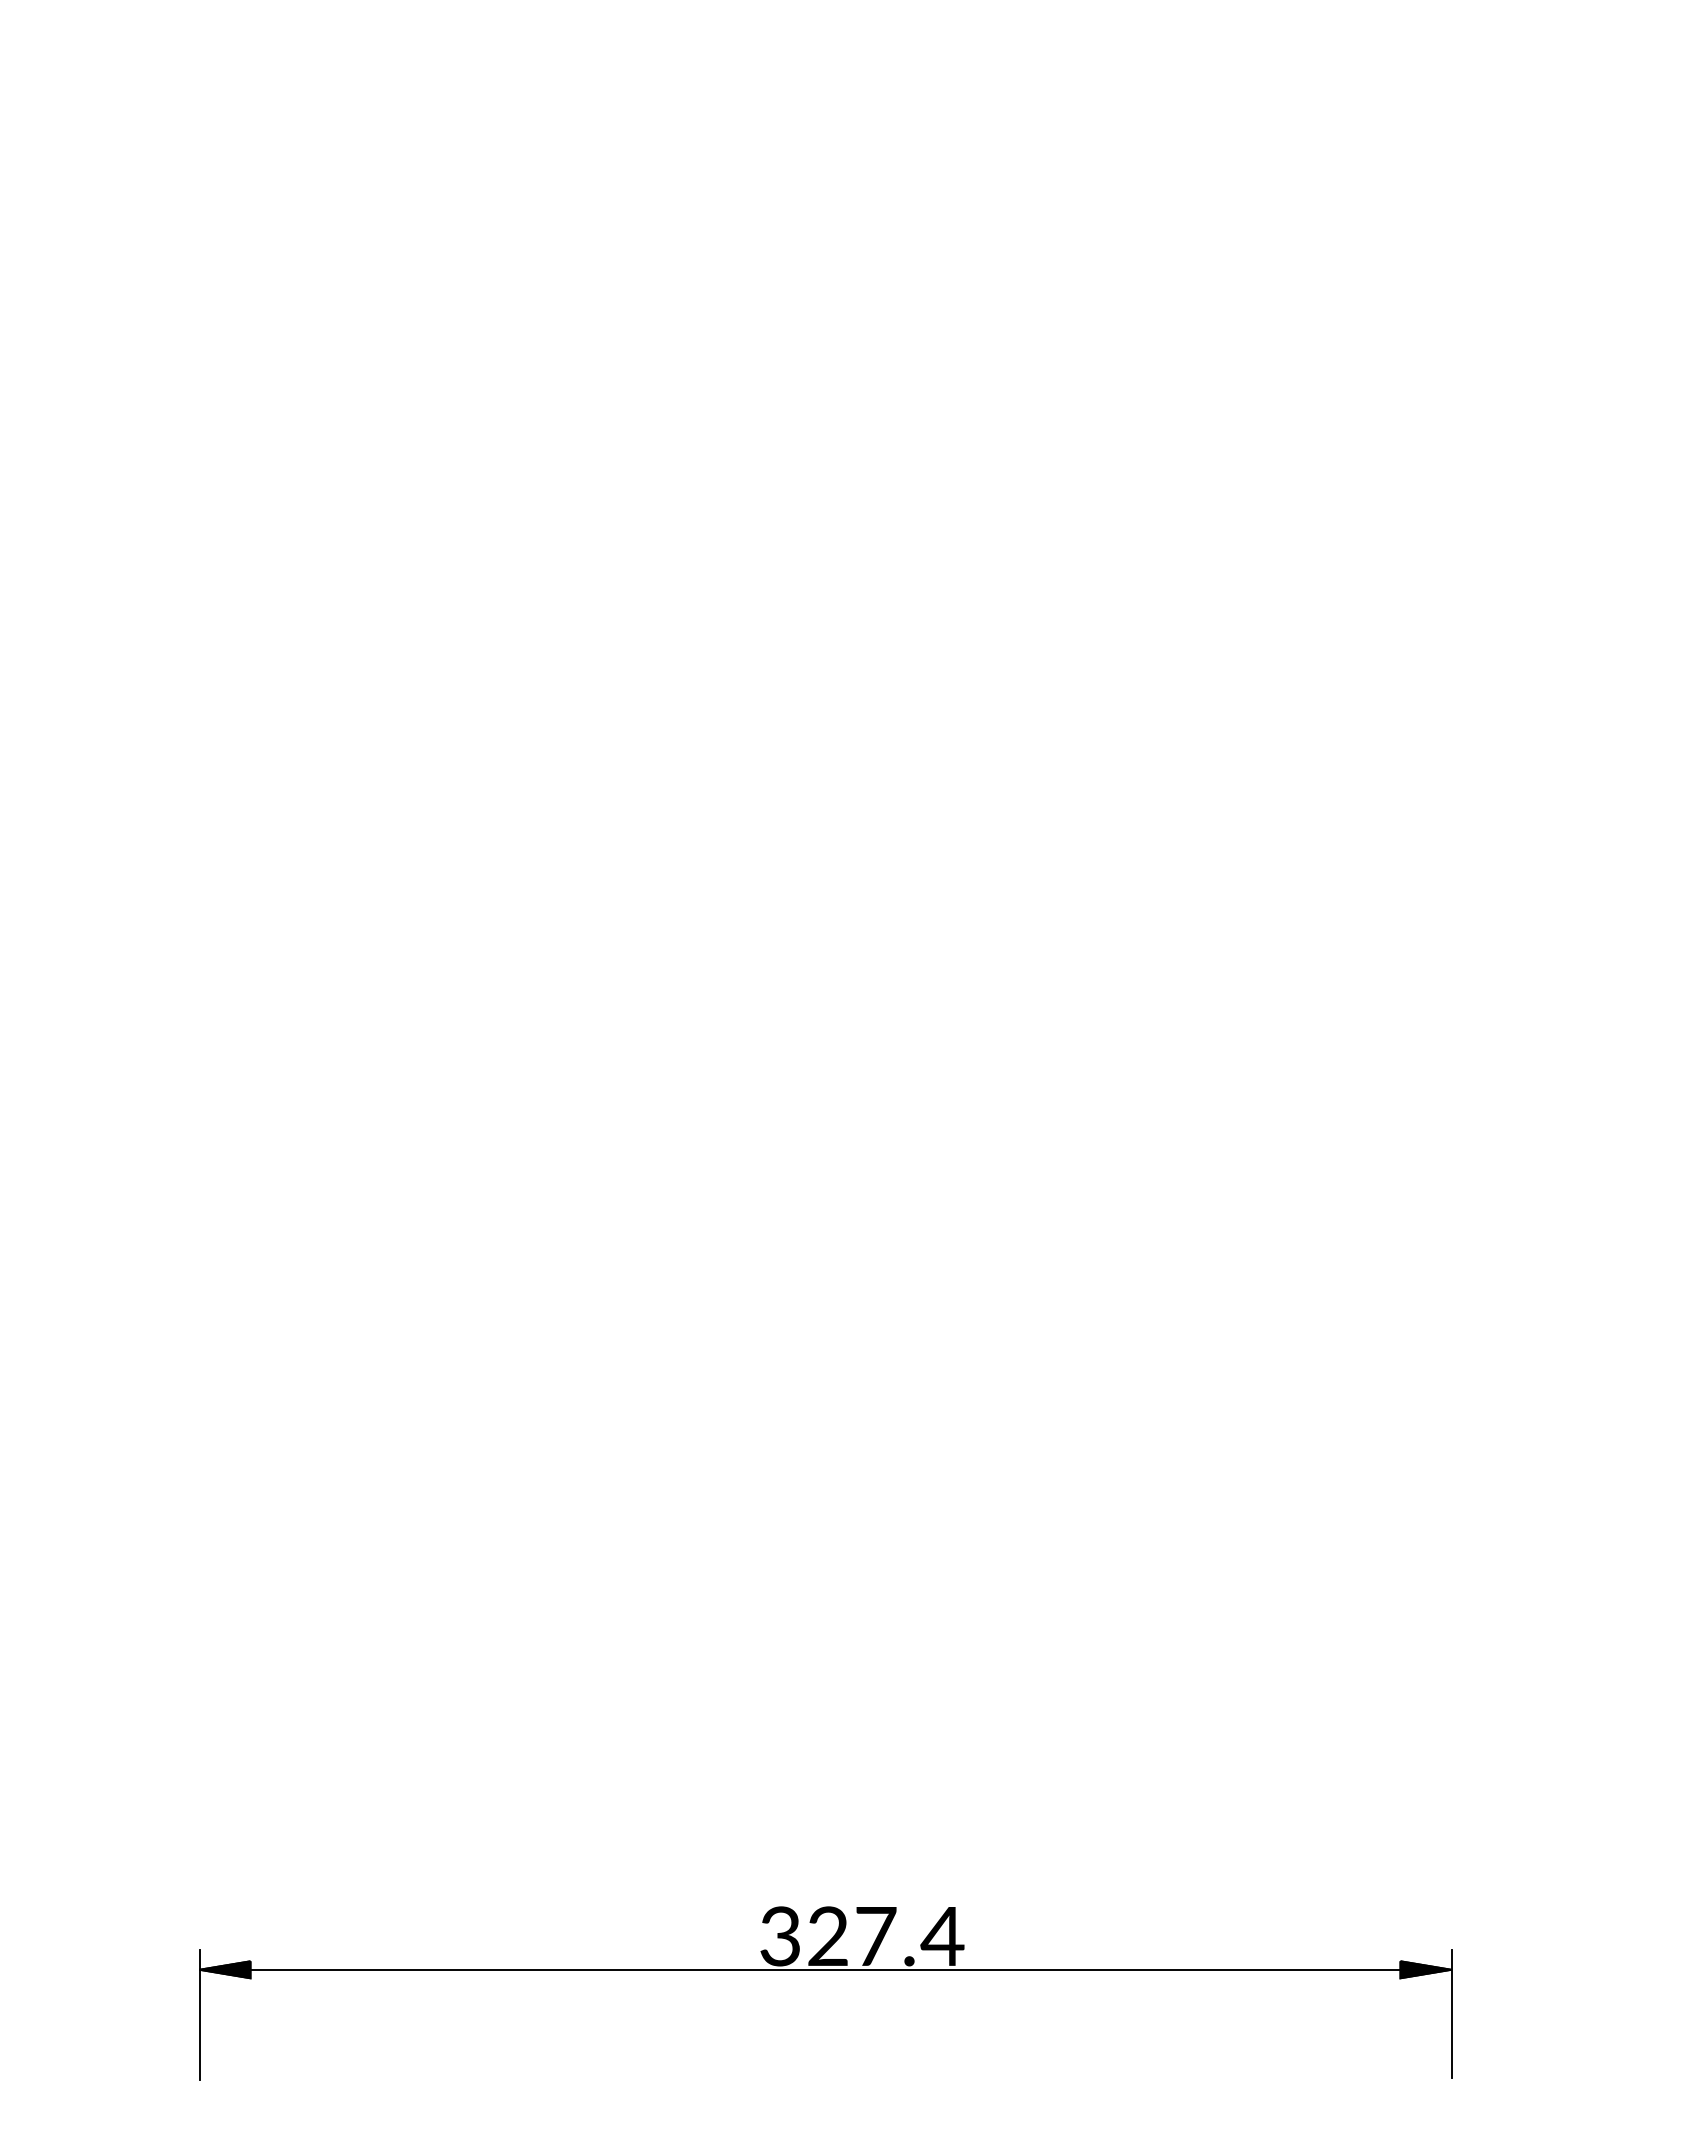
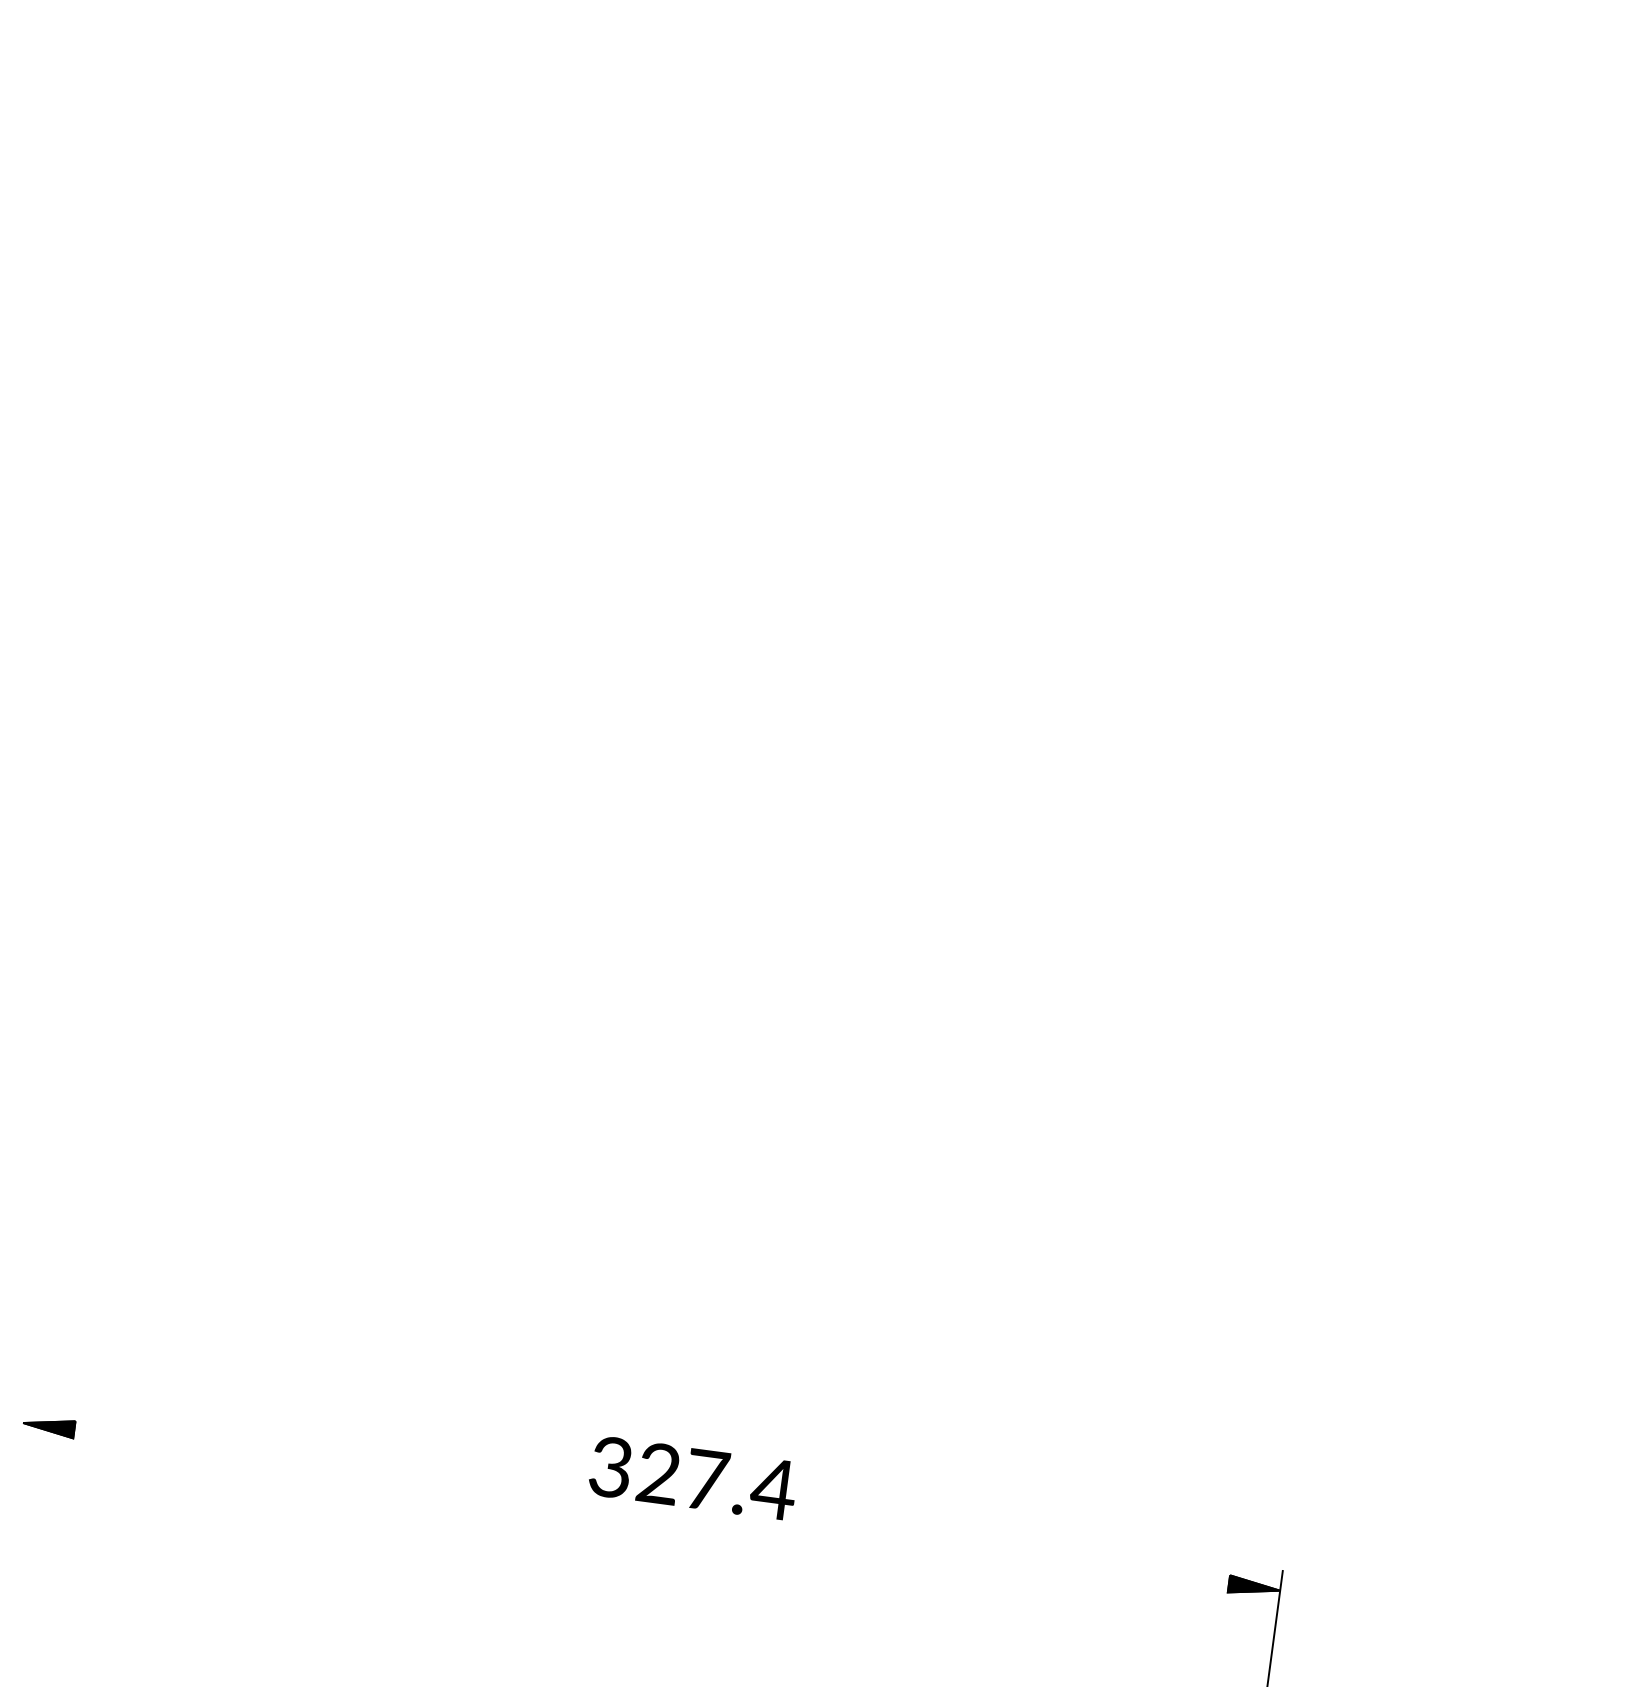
line: (825, 1969) -> (651, 1506), removed
line: (199, 2015) -> (17, 1468), removed

